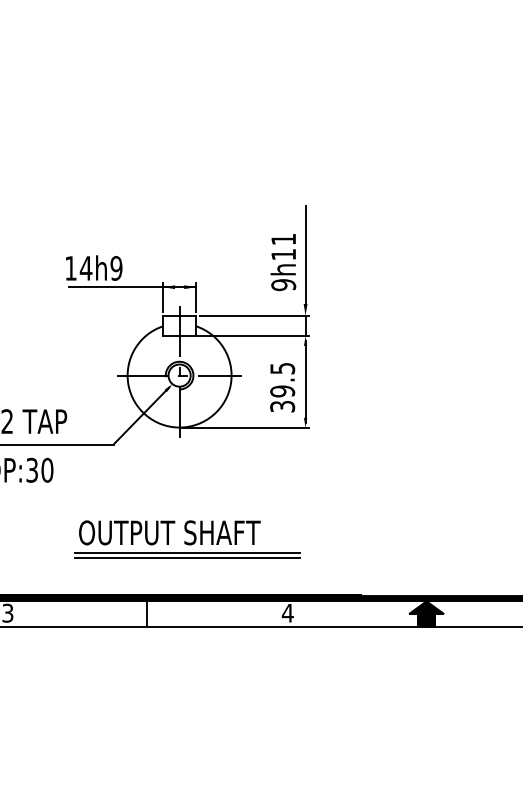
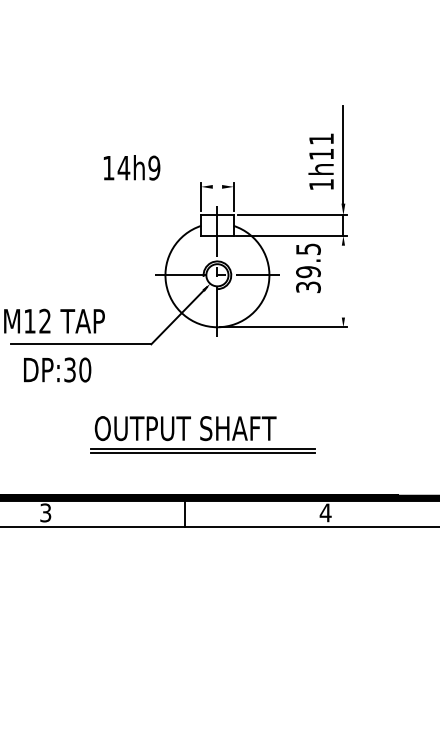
text: (283, 285) -> (321, 185), 9h11 -> 1h11
line: (131, 287) -> (169, 187), removed
line: (305, 381) -> (343, 281), removed
text: (282, 387) -> (308, 268), moved
part: (187, 539) -> (203, 435), moved

